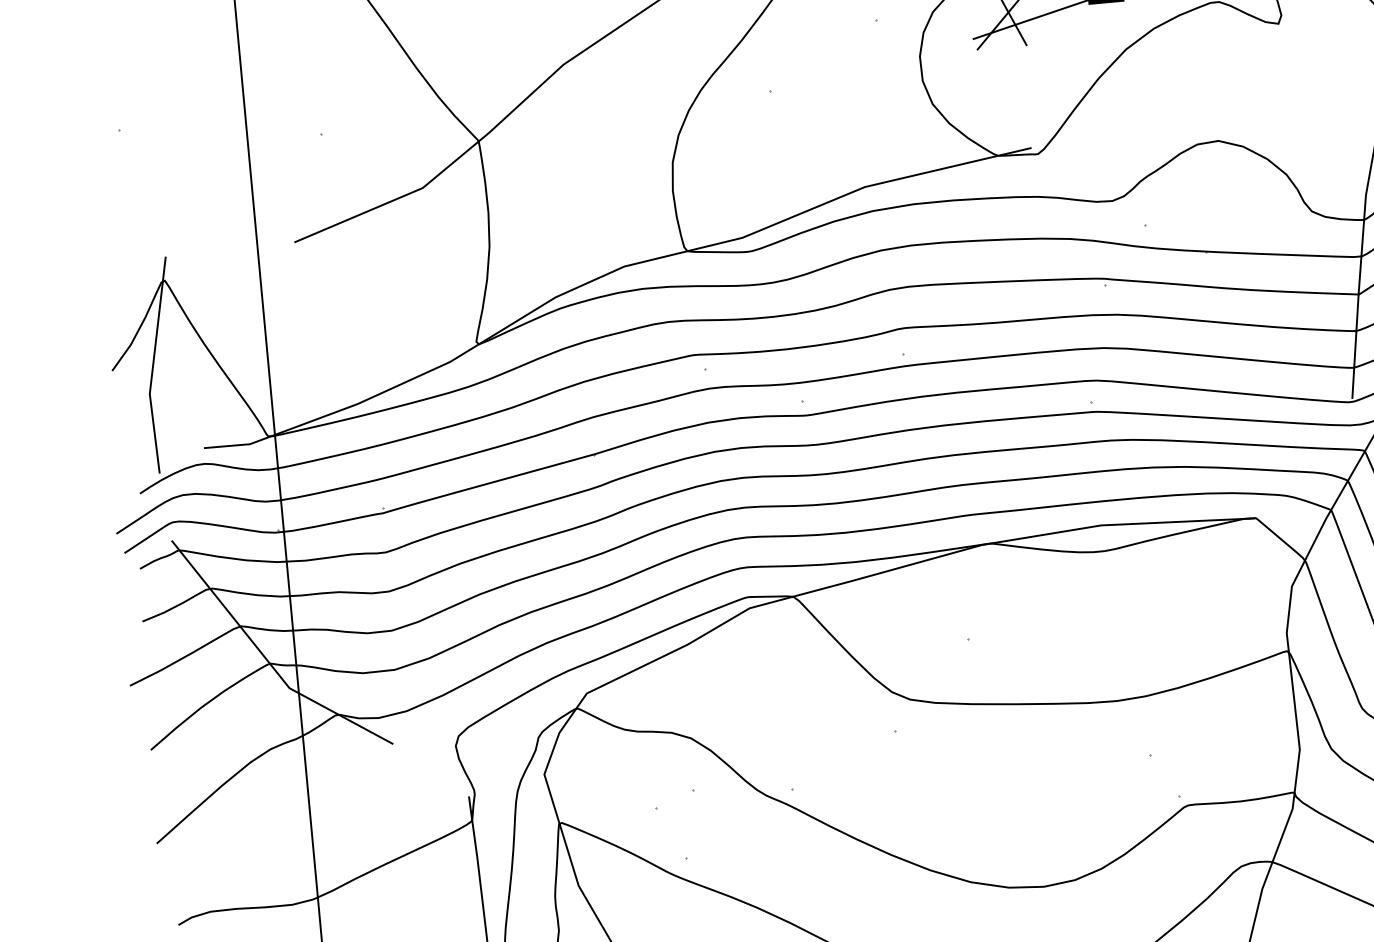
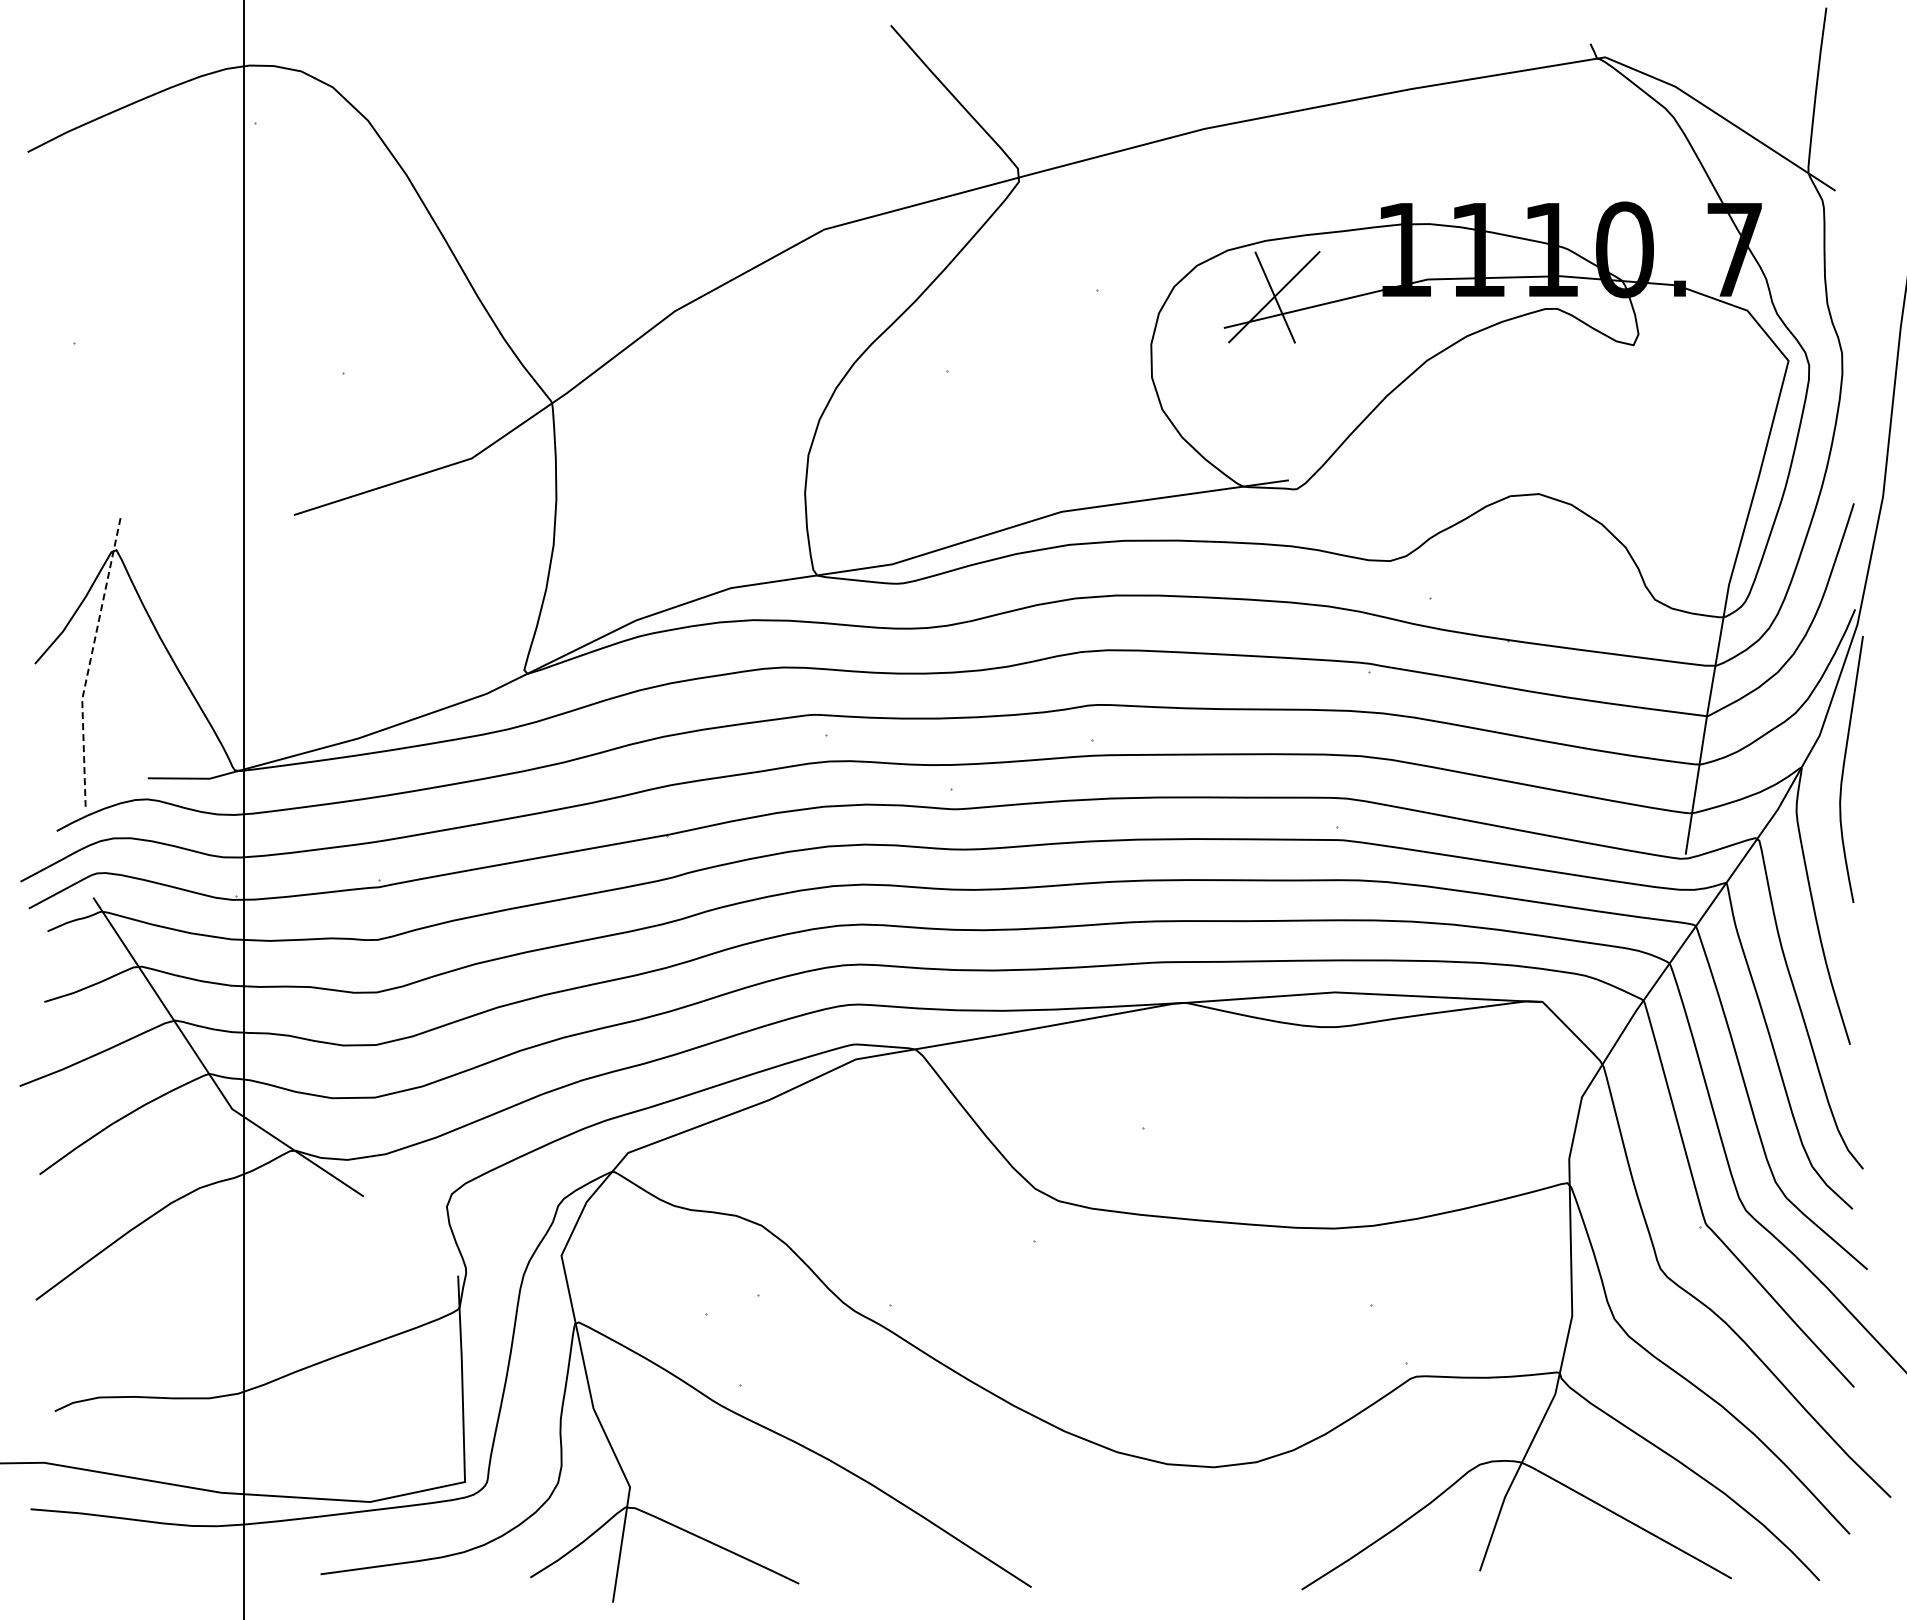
line: (153, 366) -> (90, 662), solid -> dashed

